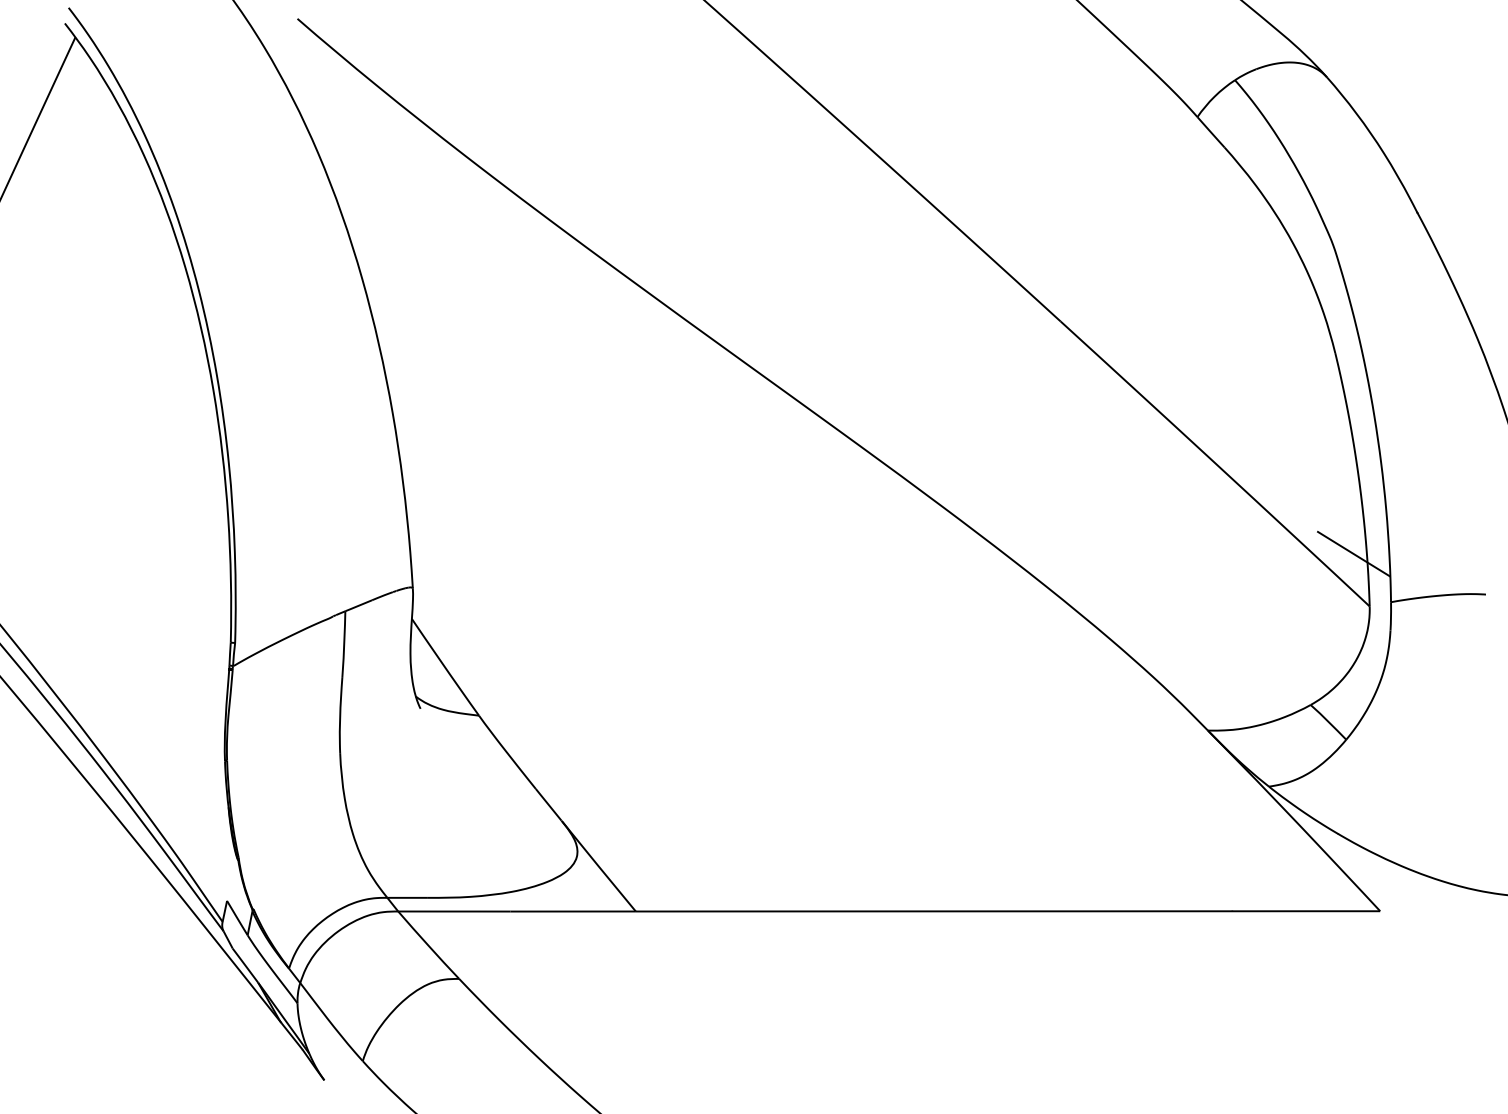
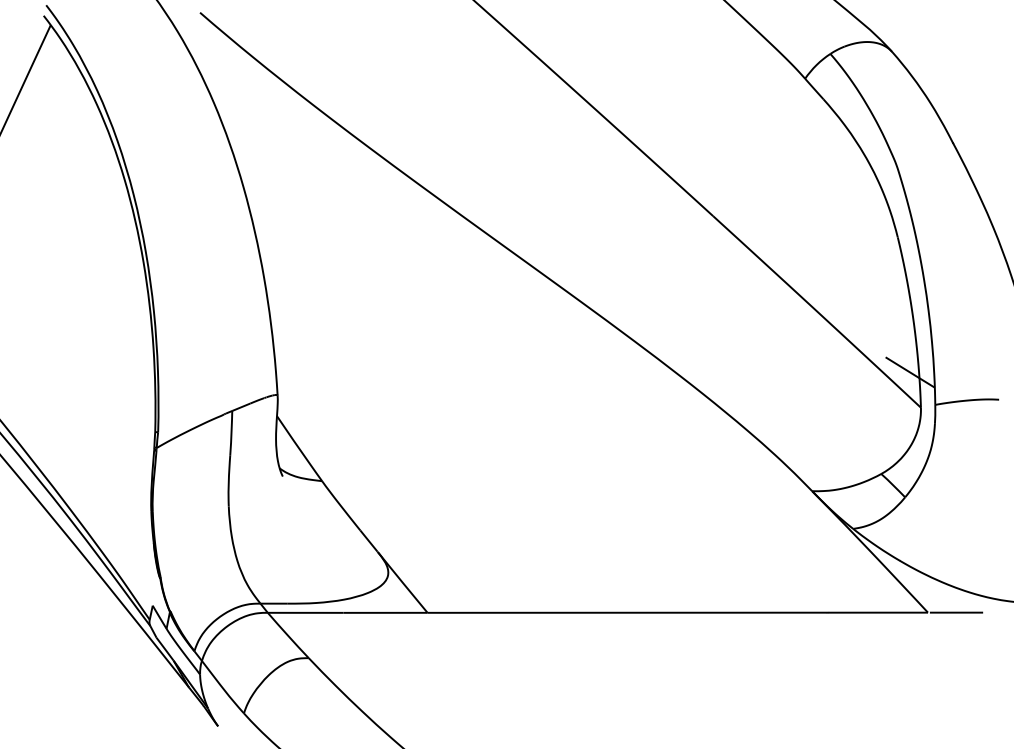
line: (1422, 911) -> (956, 612), added

